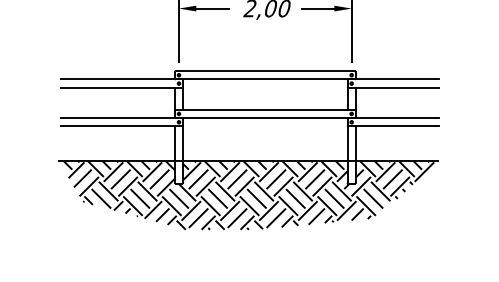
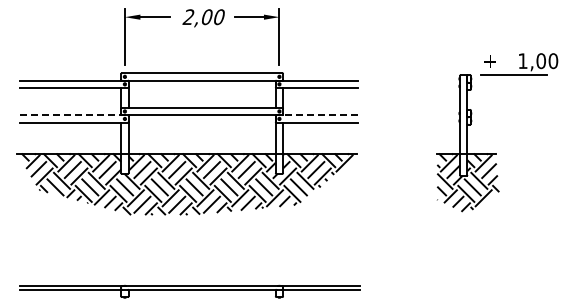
line: (122, 118) -> (74, 115), solid -> dashed
line: (394, 118) -> (317, 115), solid -> dashed

